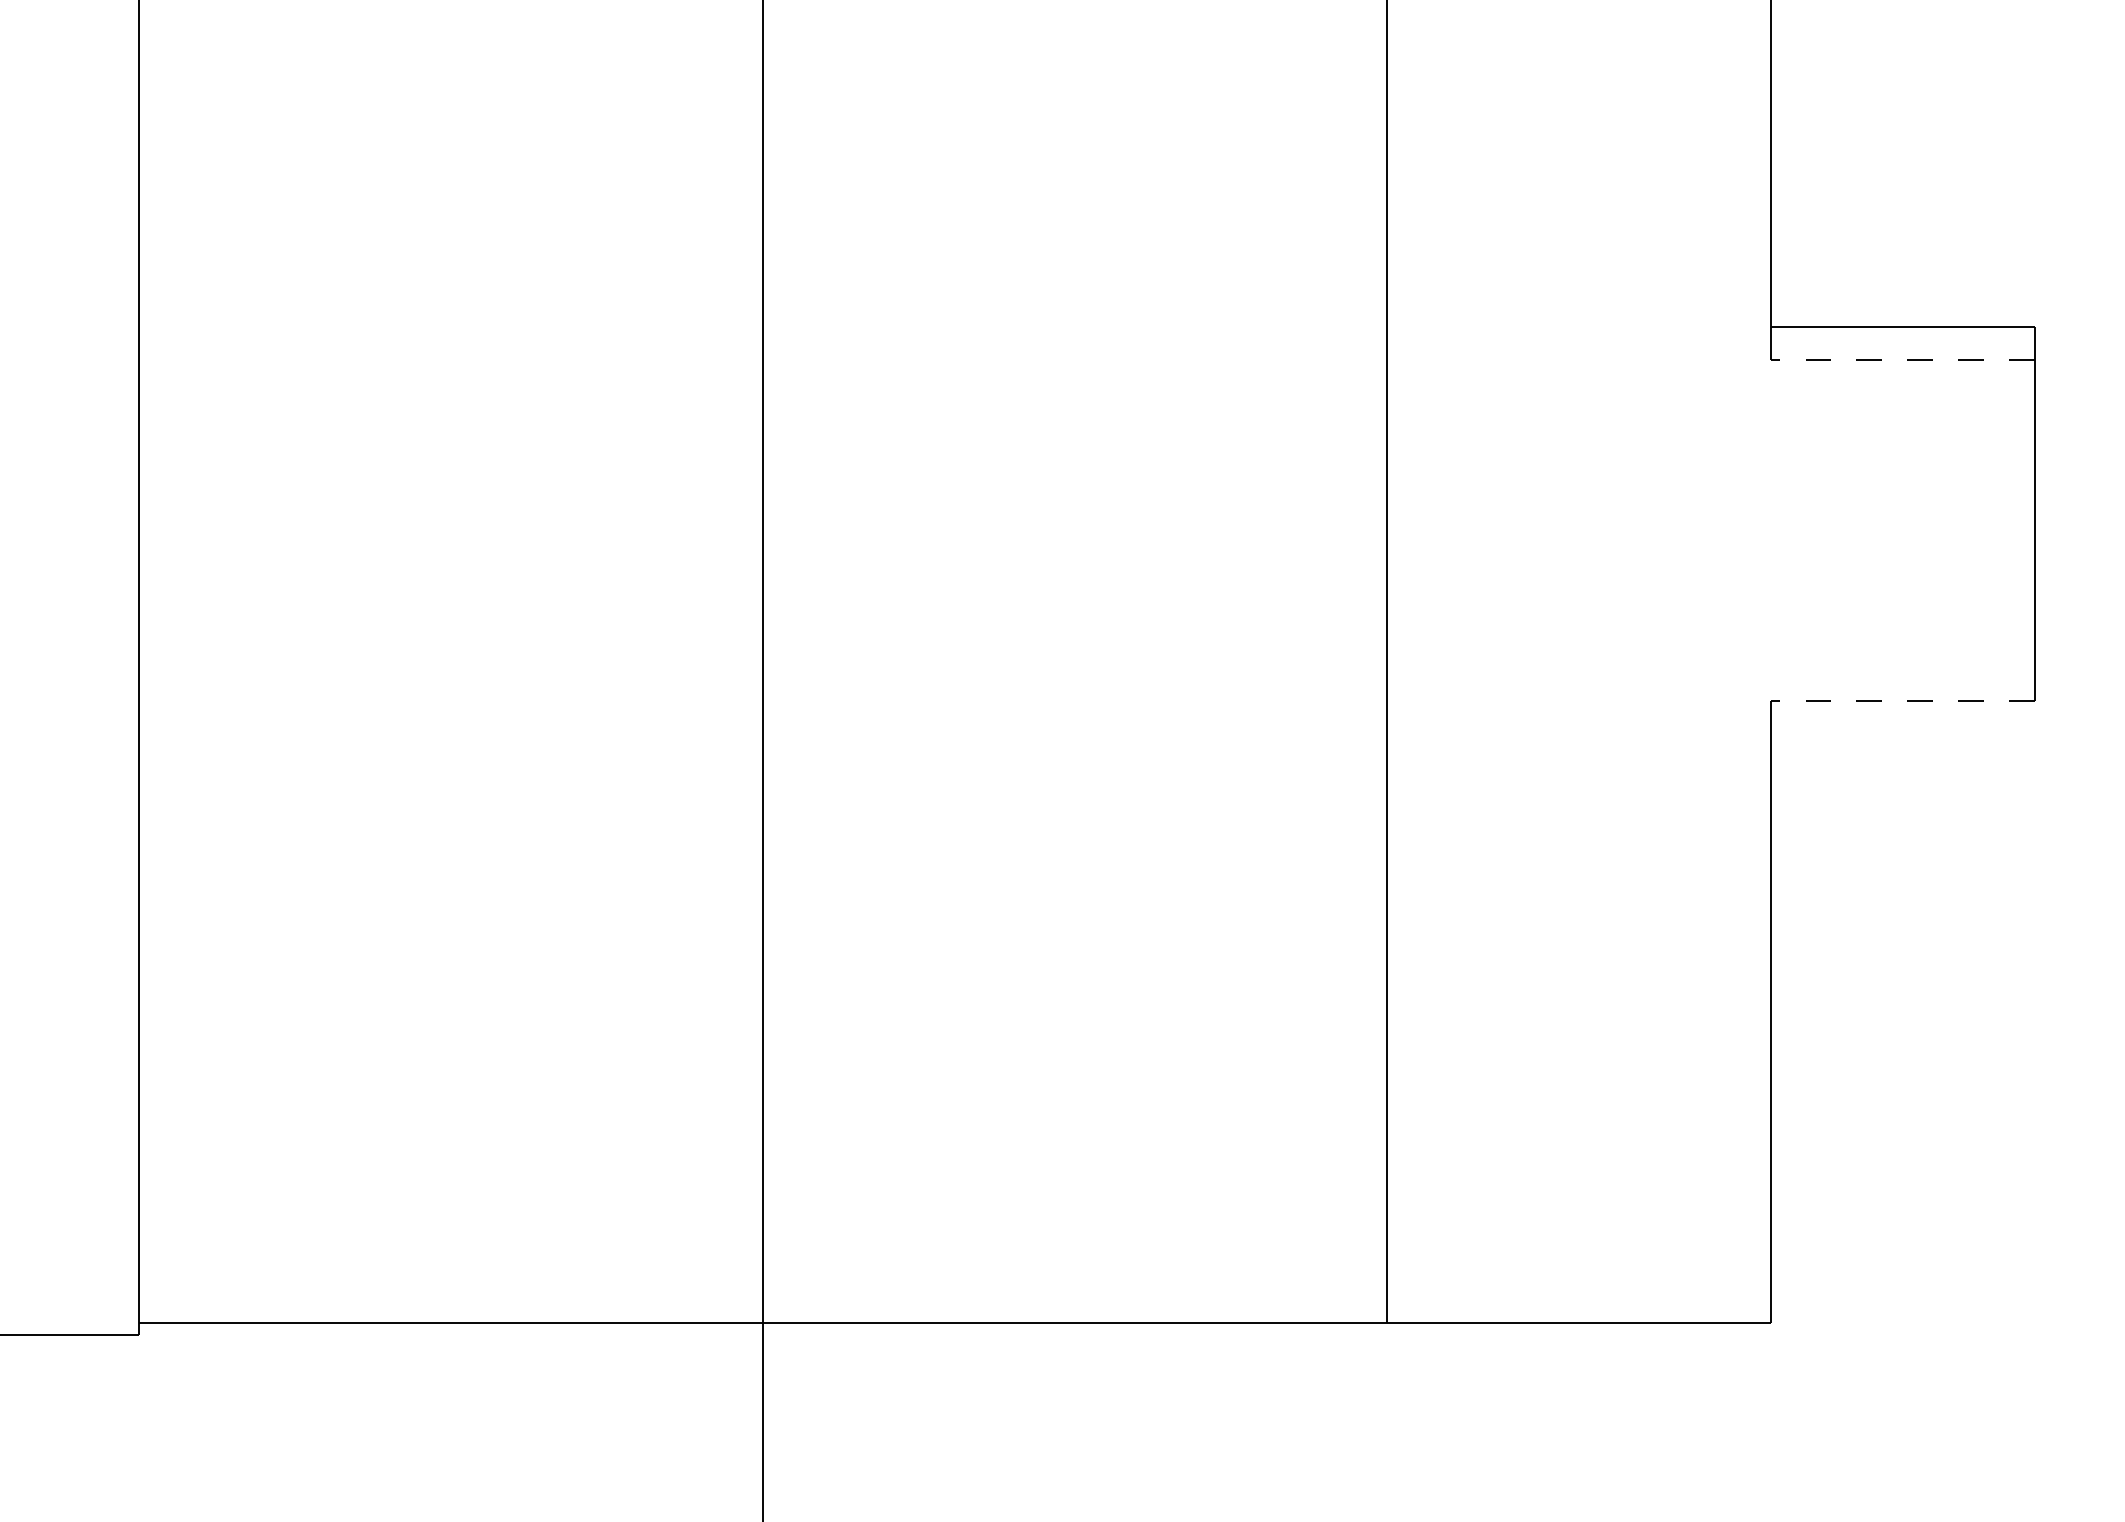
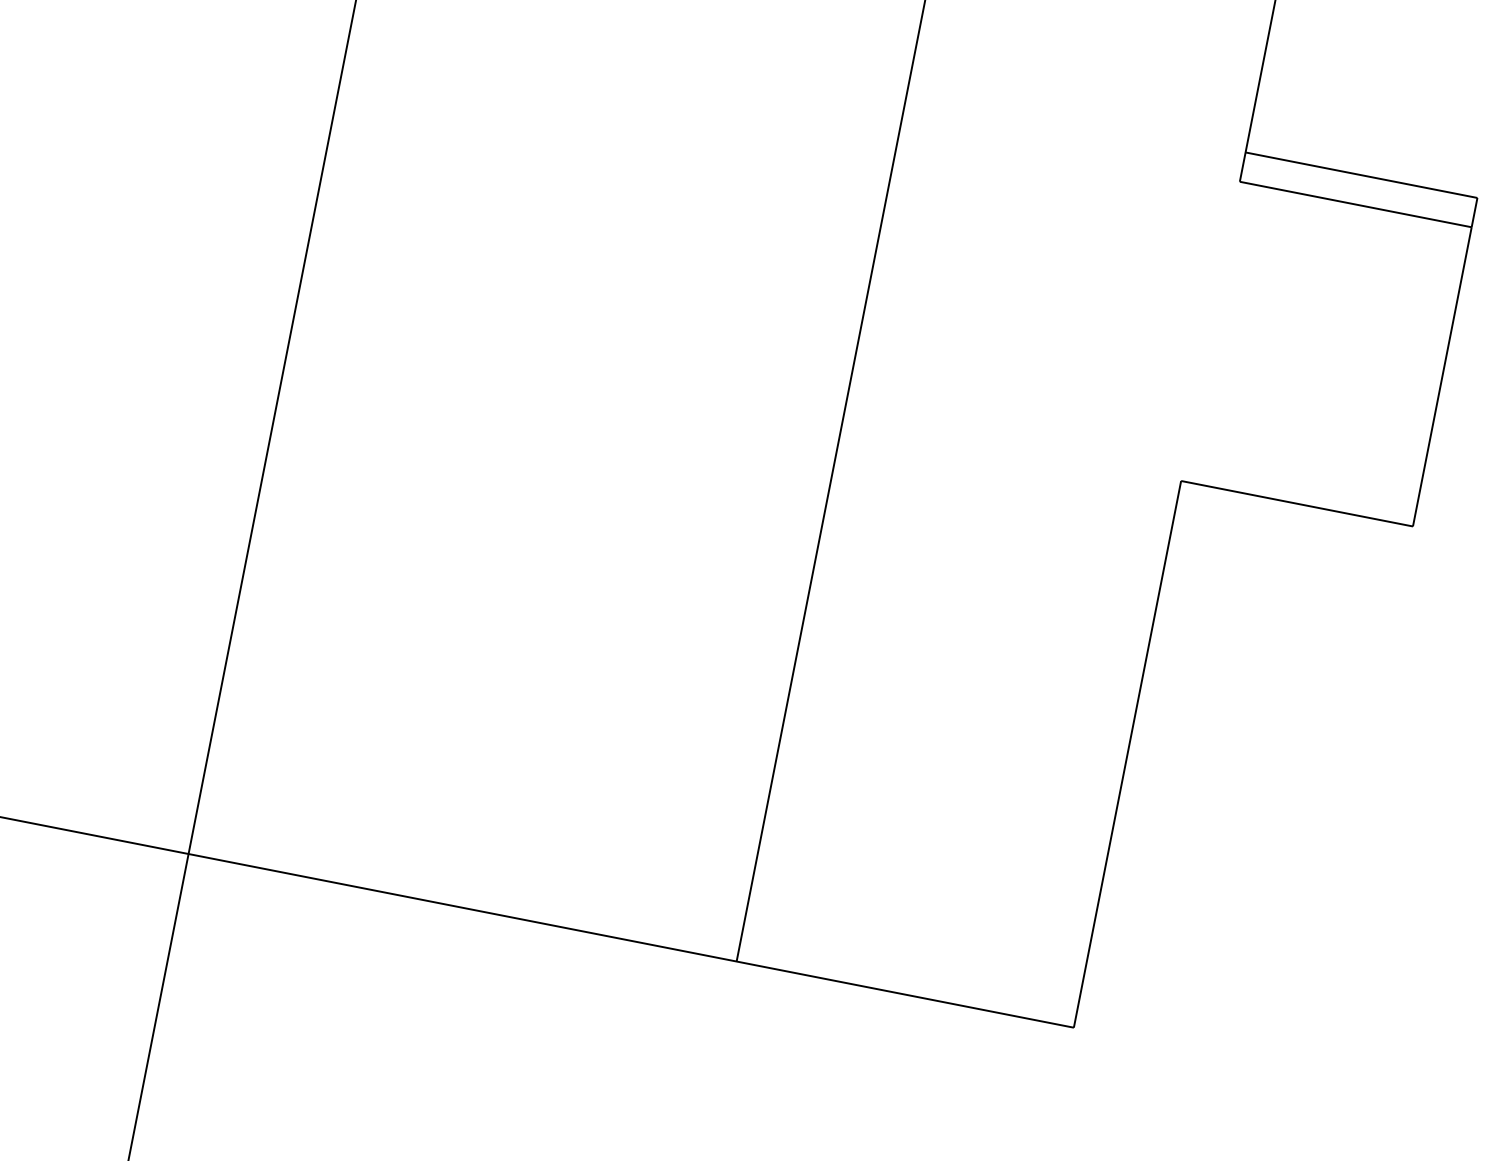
line: (1902, 359) -> (1355, 204), dashed -> solid
line: (1902, 700) -> (1296, 503), dashed -> solid

